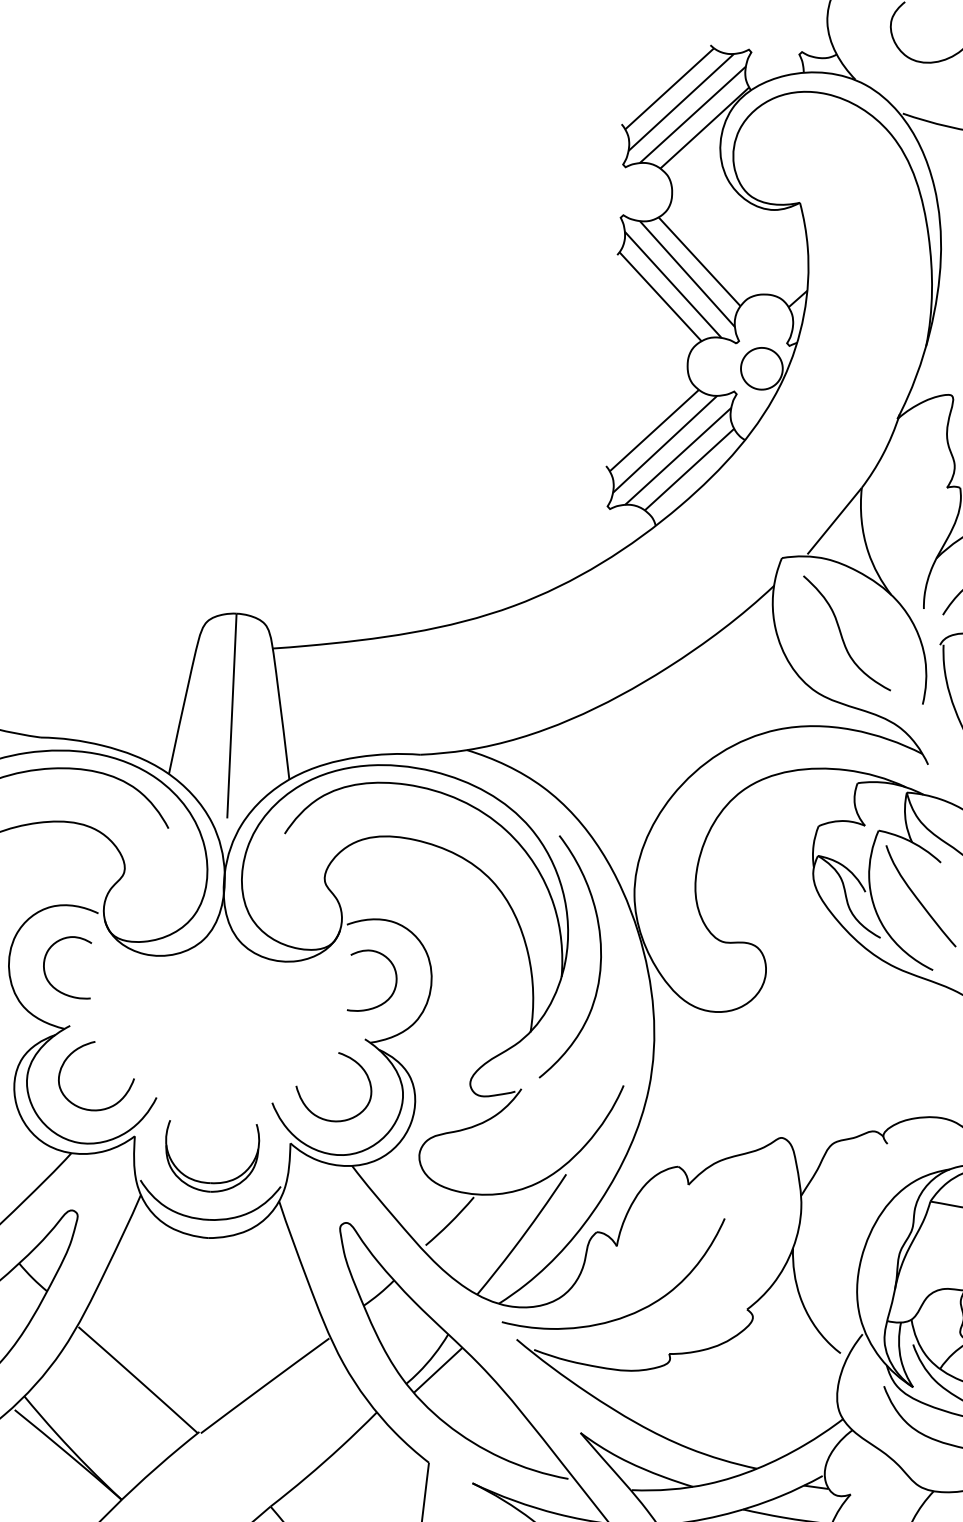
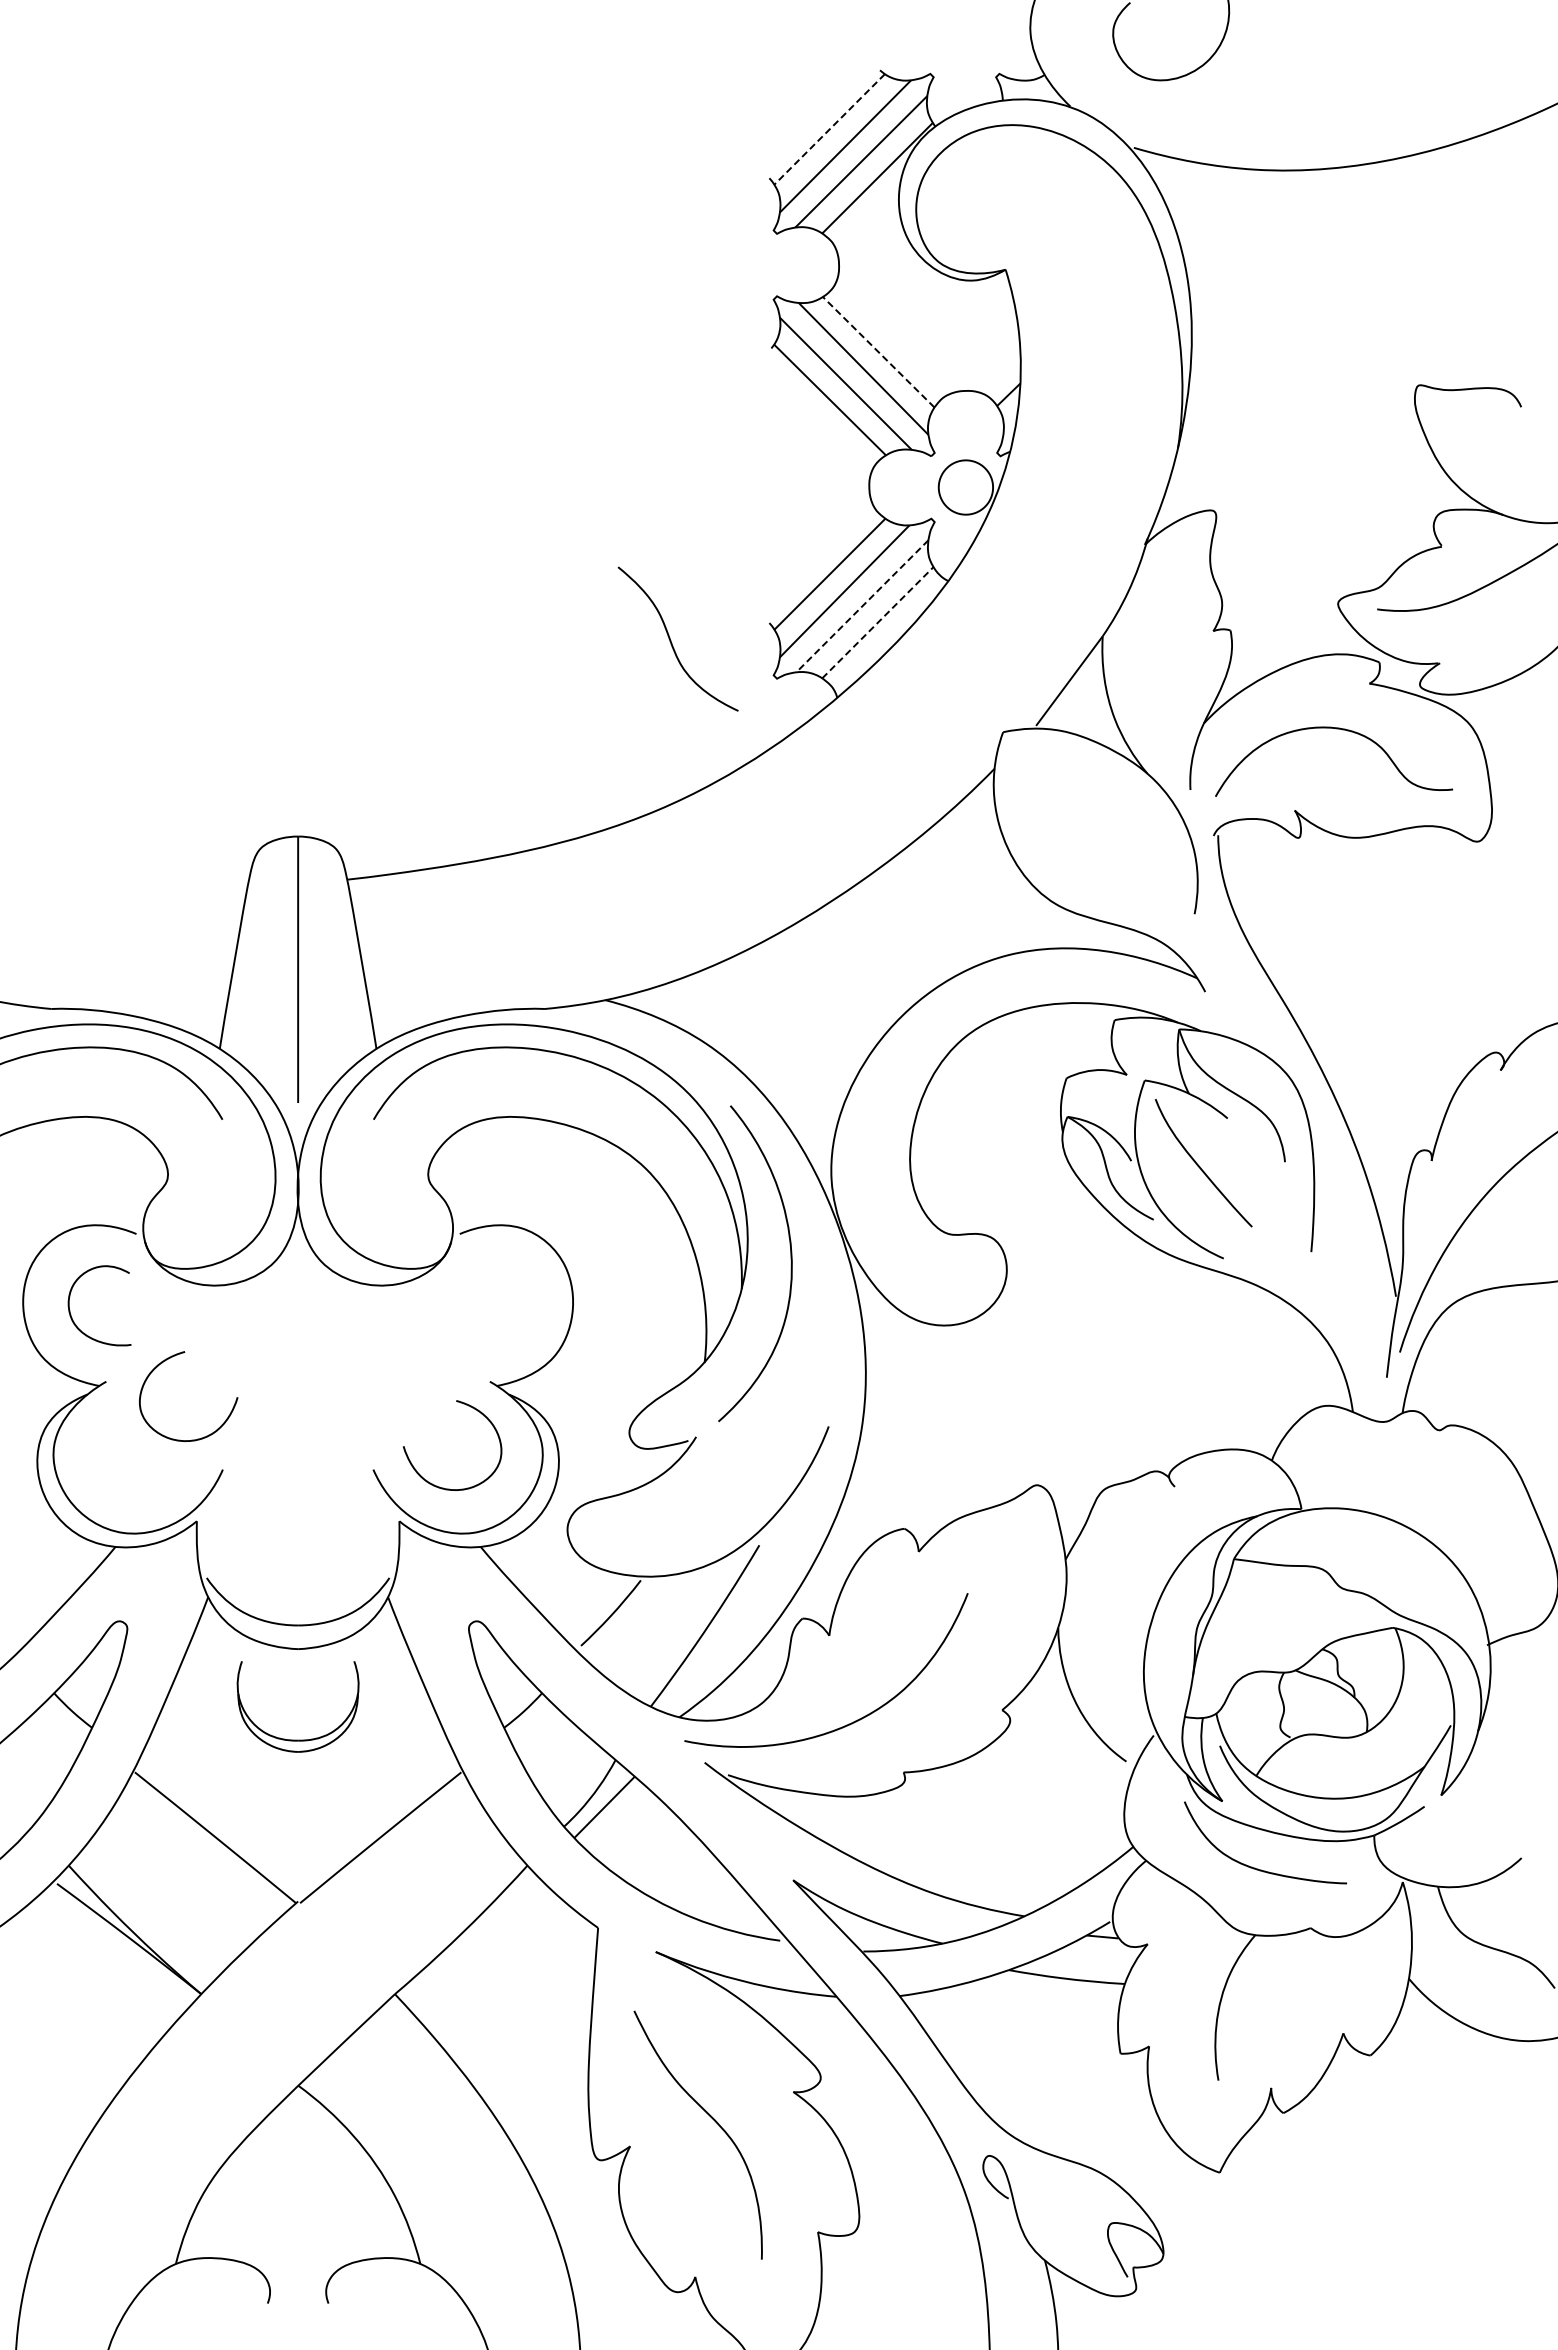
line: (669, 88) -> (829, 129), solid -> dashed
line: (699, 261) -> (878, 352), solid -> dashed
line: (678, 456) -> (862, 606), solid -> dashed
line: (689, 469) -> (877, 622), solid -> dashed
curve: (841, 634) -> (671, 640), moved
curve: (394, 986) -> (525, 1311), removed
curve: (80, 1048) -> (165, 1361), moved
part: (210, 1182) -> (297, 1739), moved

